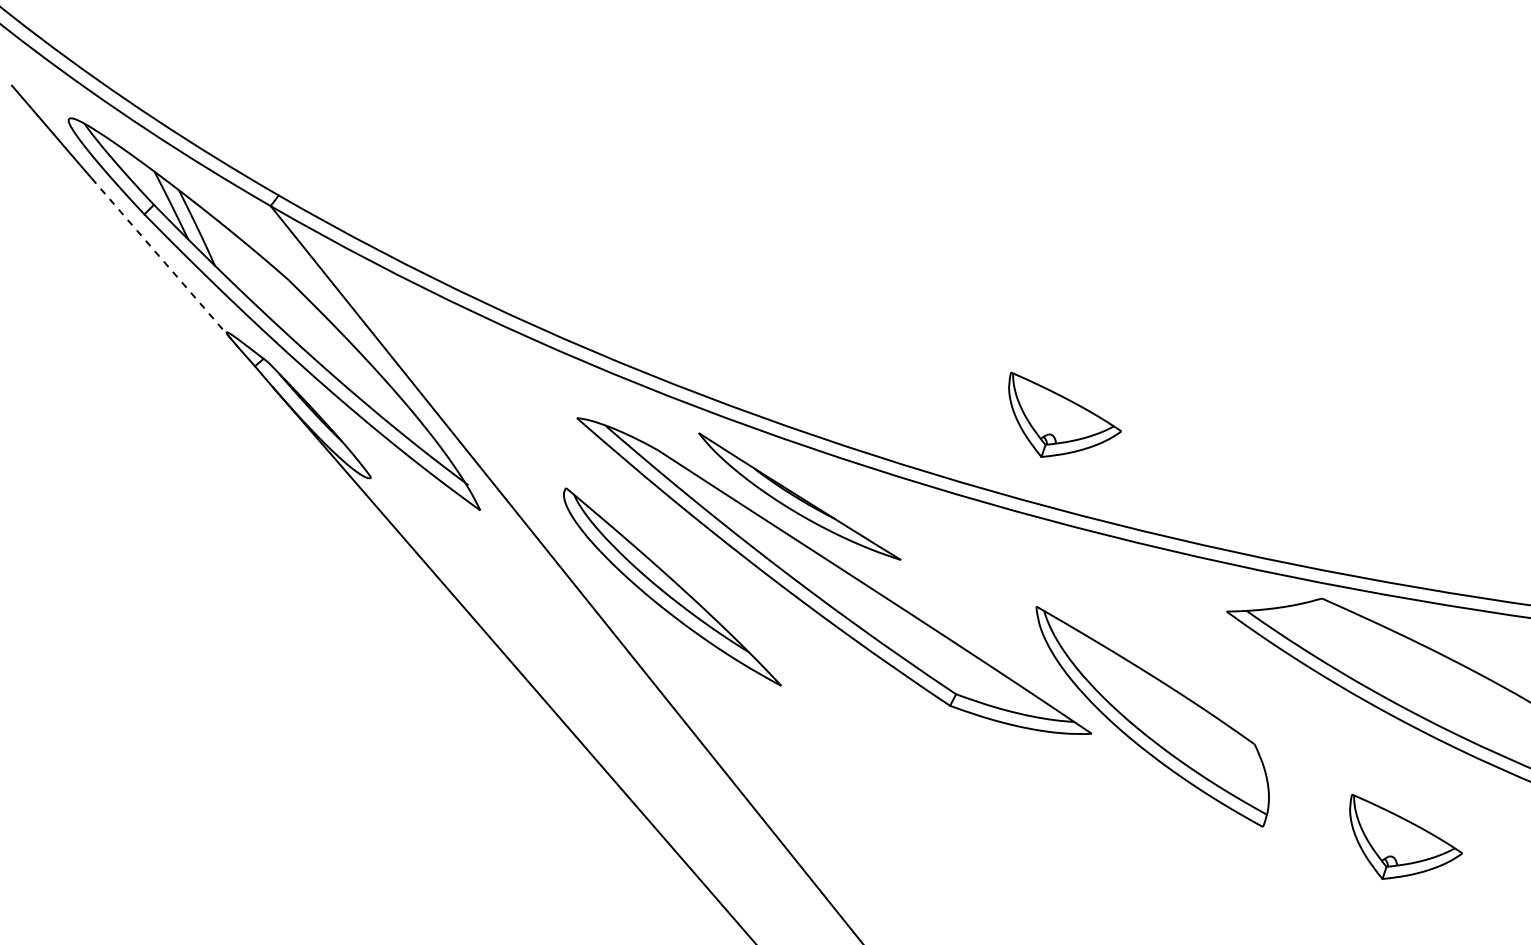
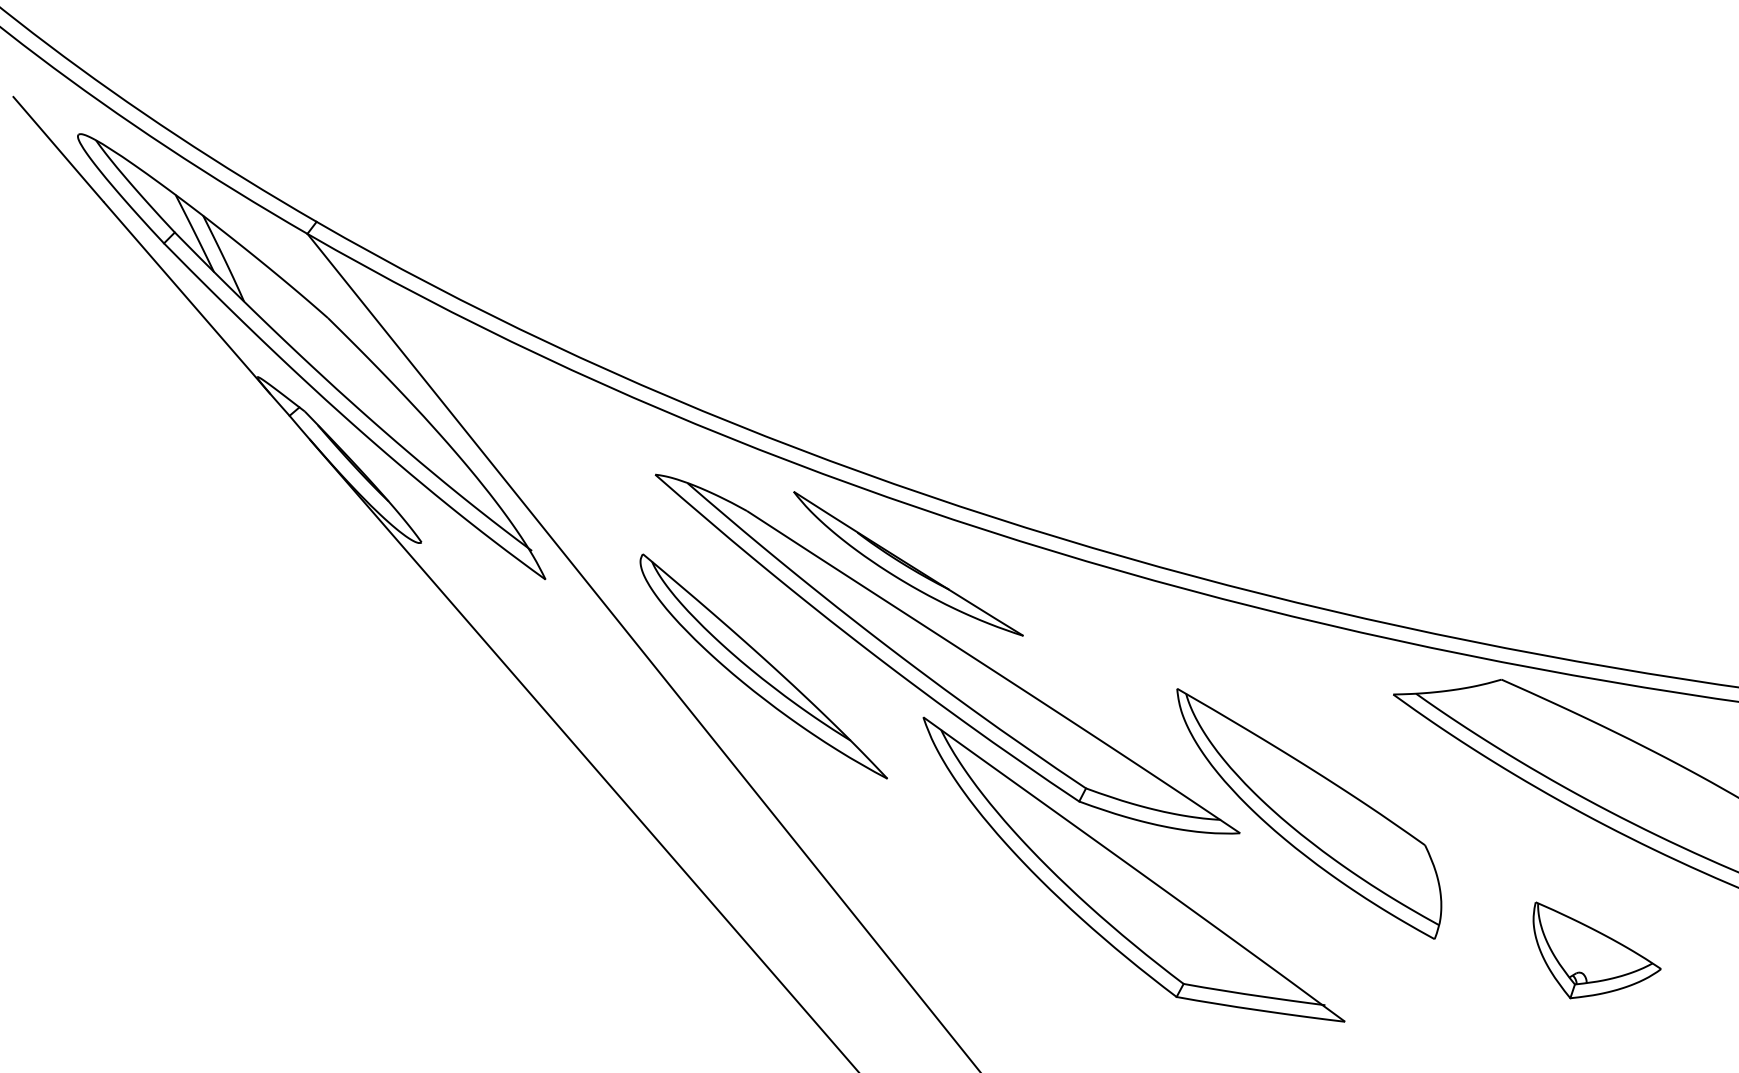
line: (164, 262) -> (186, 297), dashed -> solid
part: (1064, 414) -> (1209, 470), removed
part: (998, 765) -> (1134, 869), added

